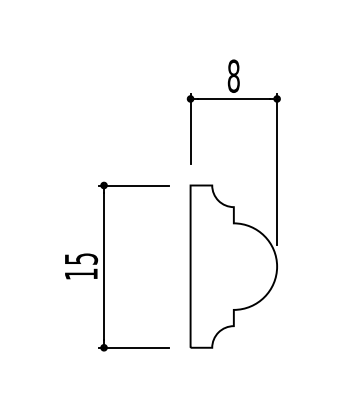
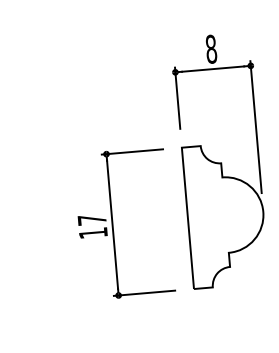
text: (81, 258) -> (92, 219), 15 -> 17

